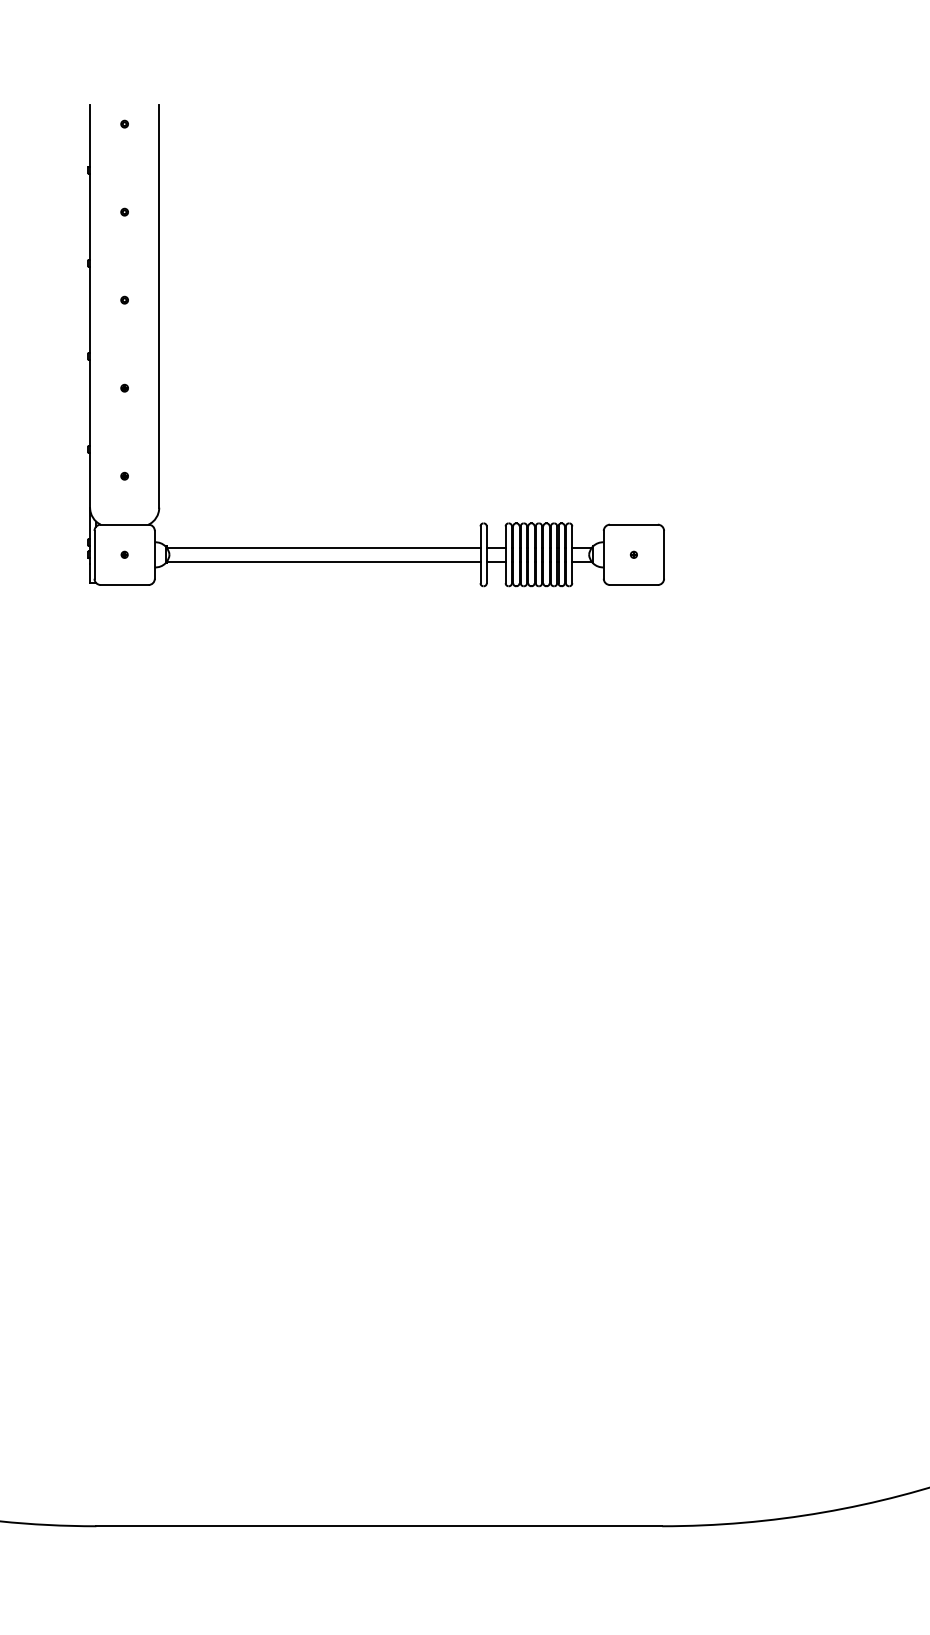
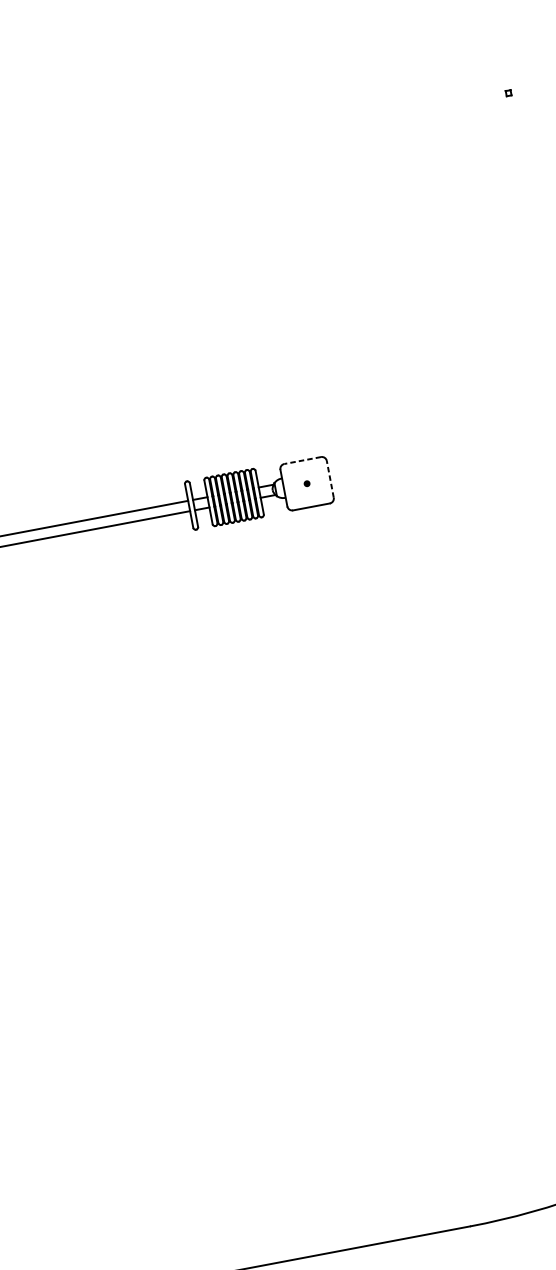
line: (633, 524) -> (302, 460), solid -> dashed
line: (664, 554) -> (330, 479), solid -> dashed

